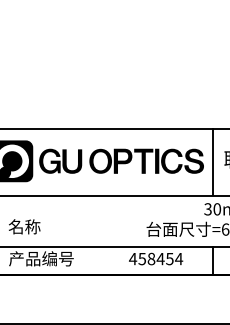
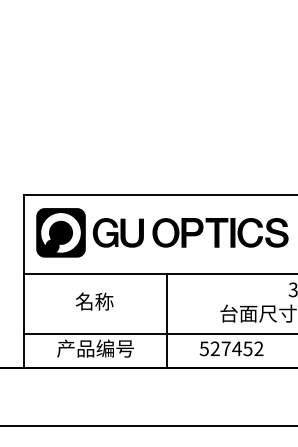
text: (24, 226) -> (94, 301), moved
line: (102, 235) -> (167, 320), added
text: (155, 258) -> (231, 348), 458454 -> 527452

